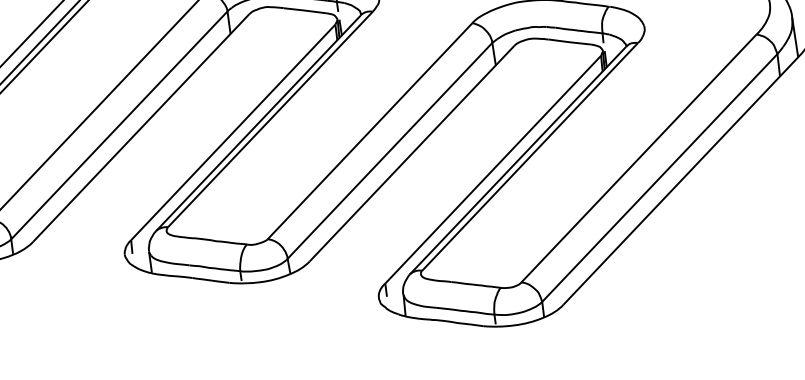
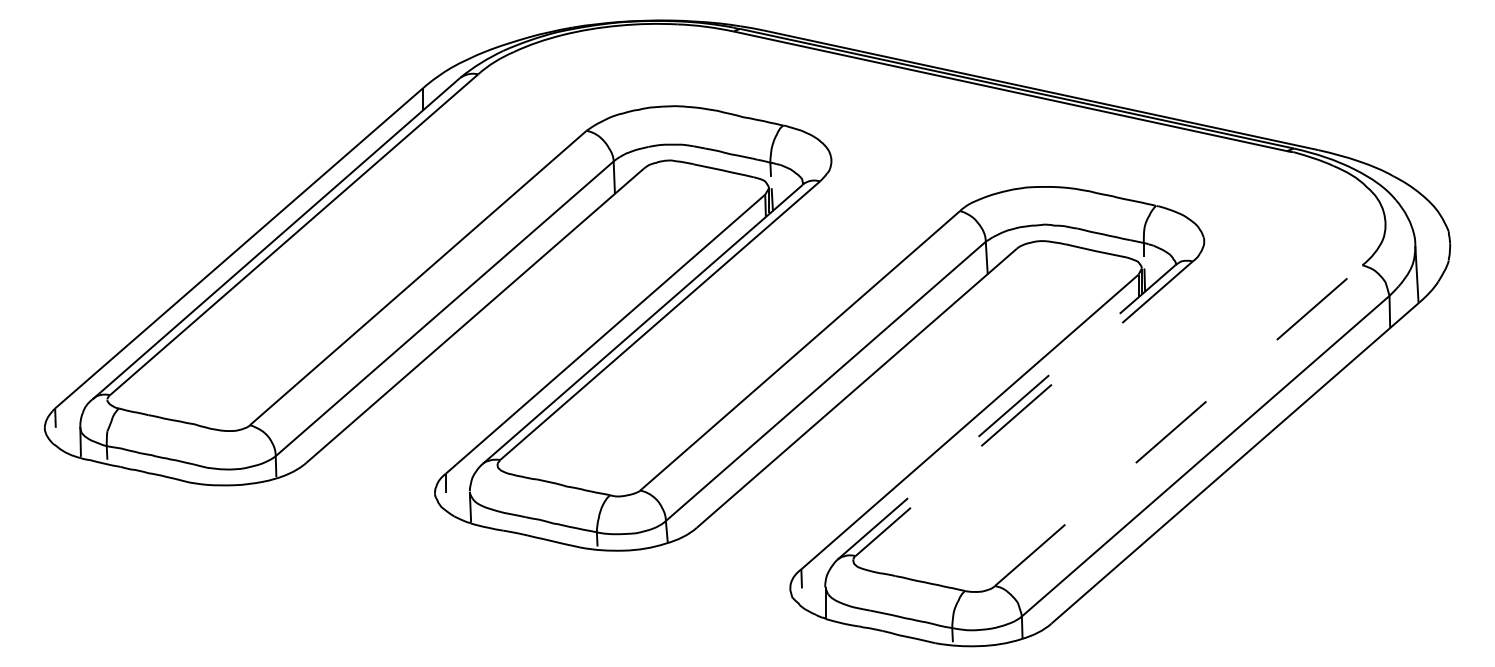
line: (530, 156) -> (1024, 408), solid -> dashed
line: (638, 158) -> (1178, 425), solid -> dashed
line: (518, 160) -> (1006, 412), solid -> dashed

